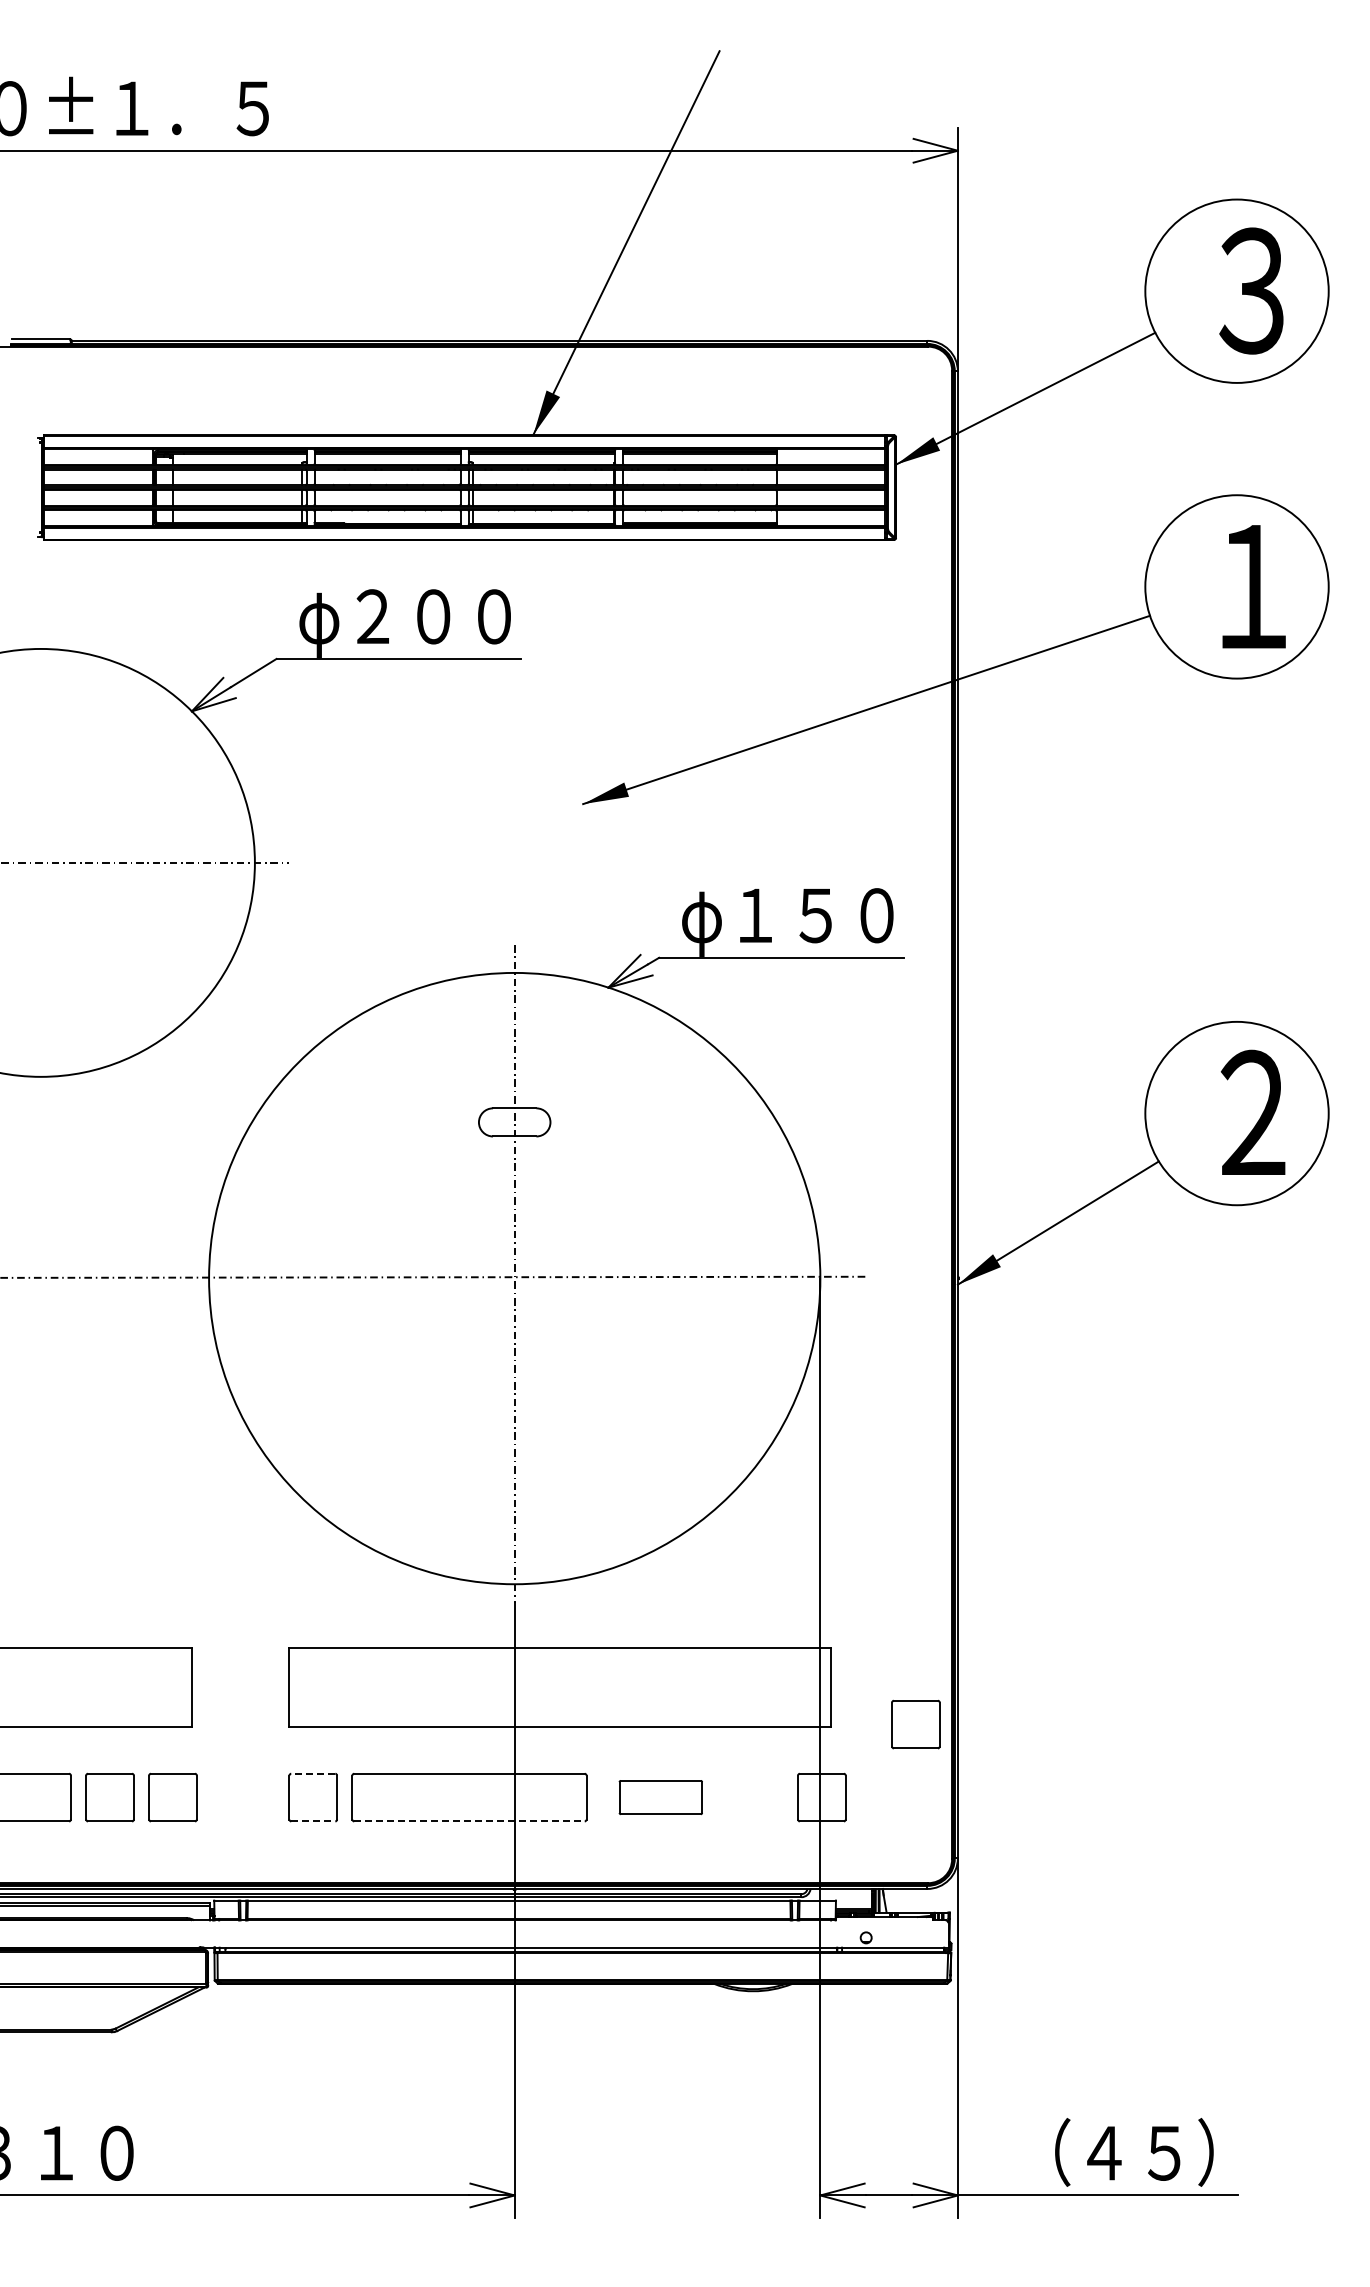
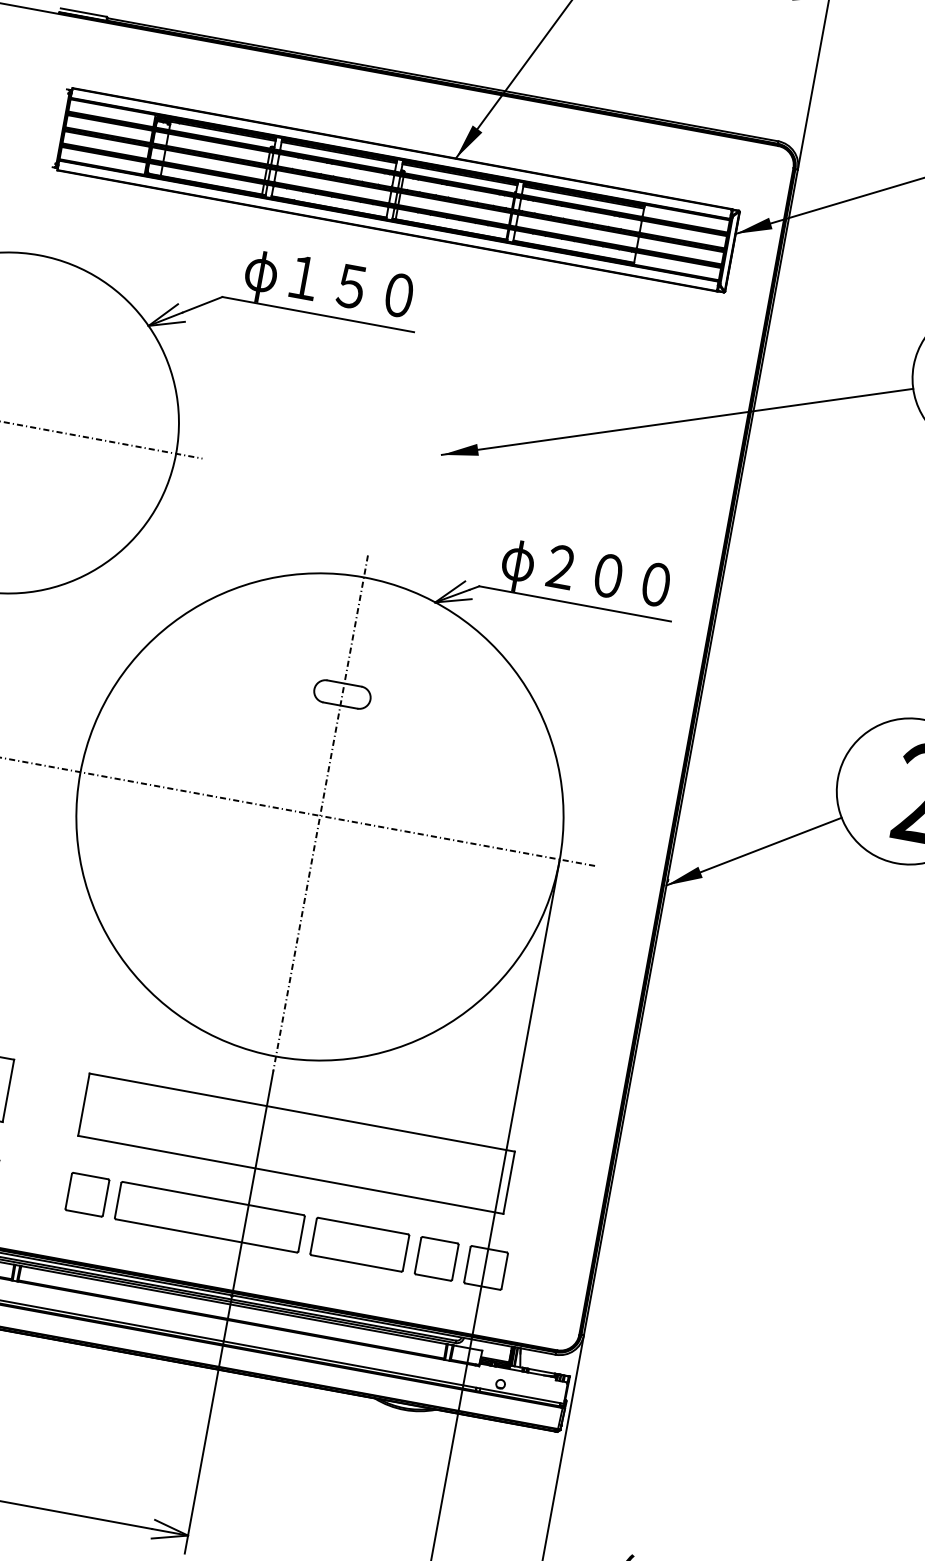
text: (403, 616) -> (328, 282), φ２００ -> φ１５０
text: (785, 915) -> (584, 571), φ１５０ -> φ２００
part: (915, 1724) -> (436, 1258), moved
line: (312, 1773) -> (90, 1175), dashed -> solid
part: (660, 1797) -> (359, 1244), size x1.43
line: (313, 1821) -> (84, 1213), dashed -> solid
line: (469, 1821) -> (206, 1235), dashed -> solid

